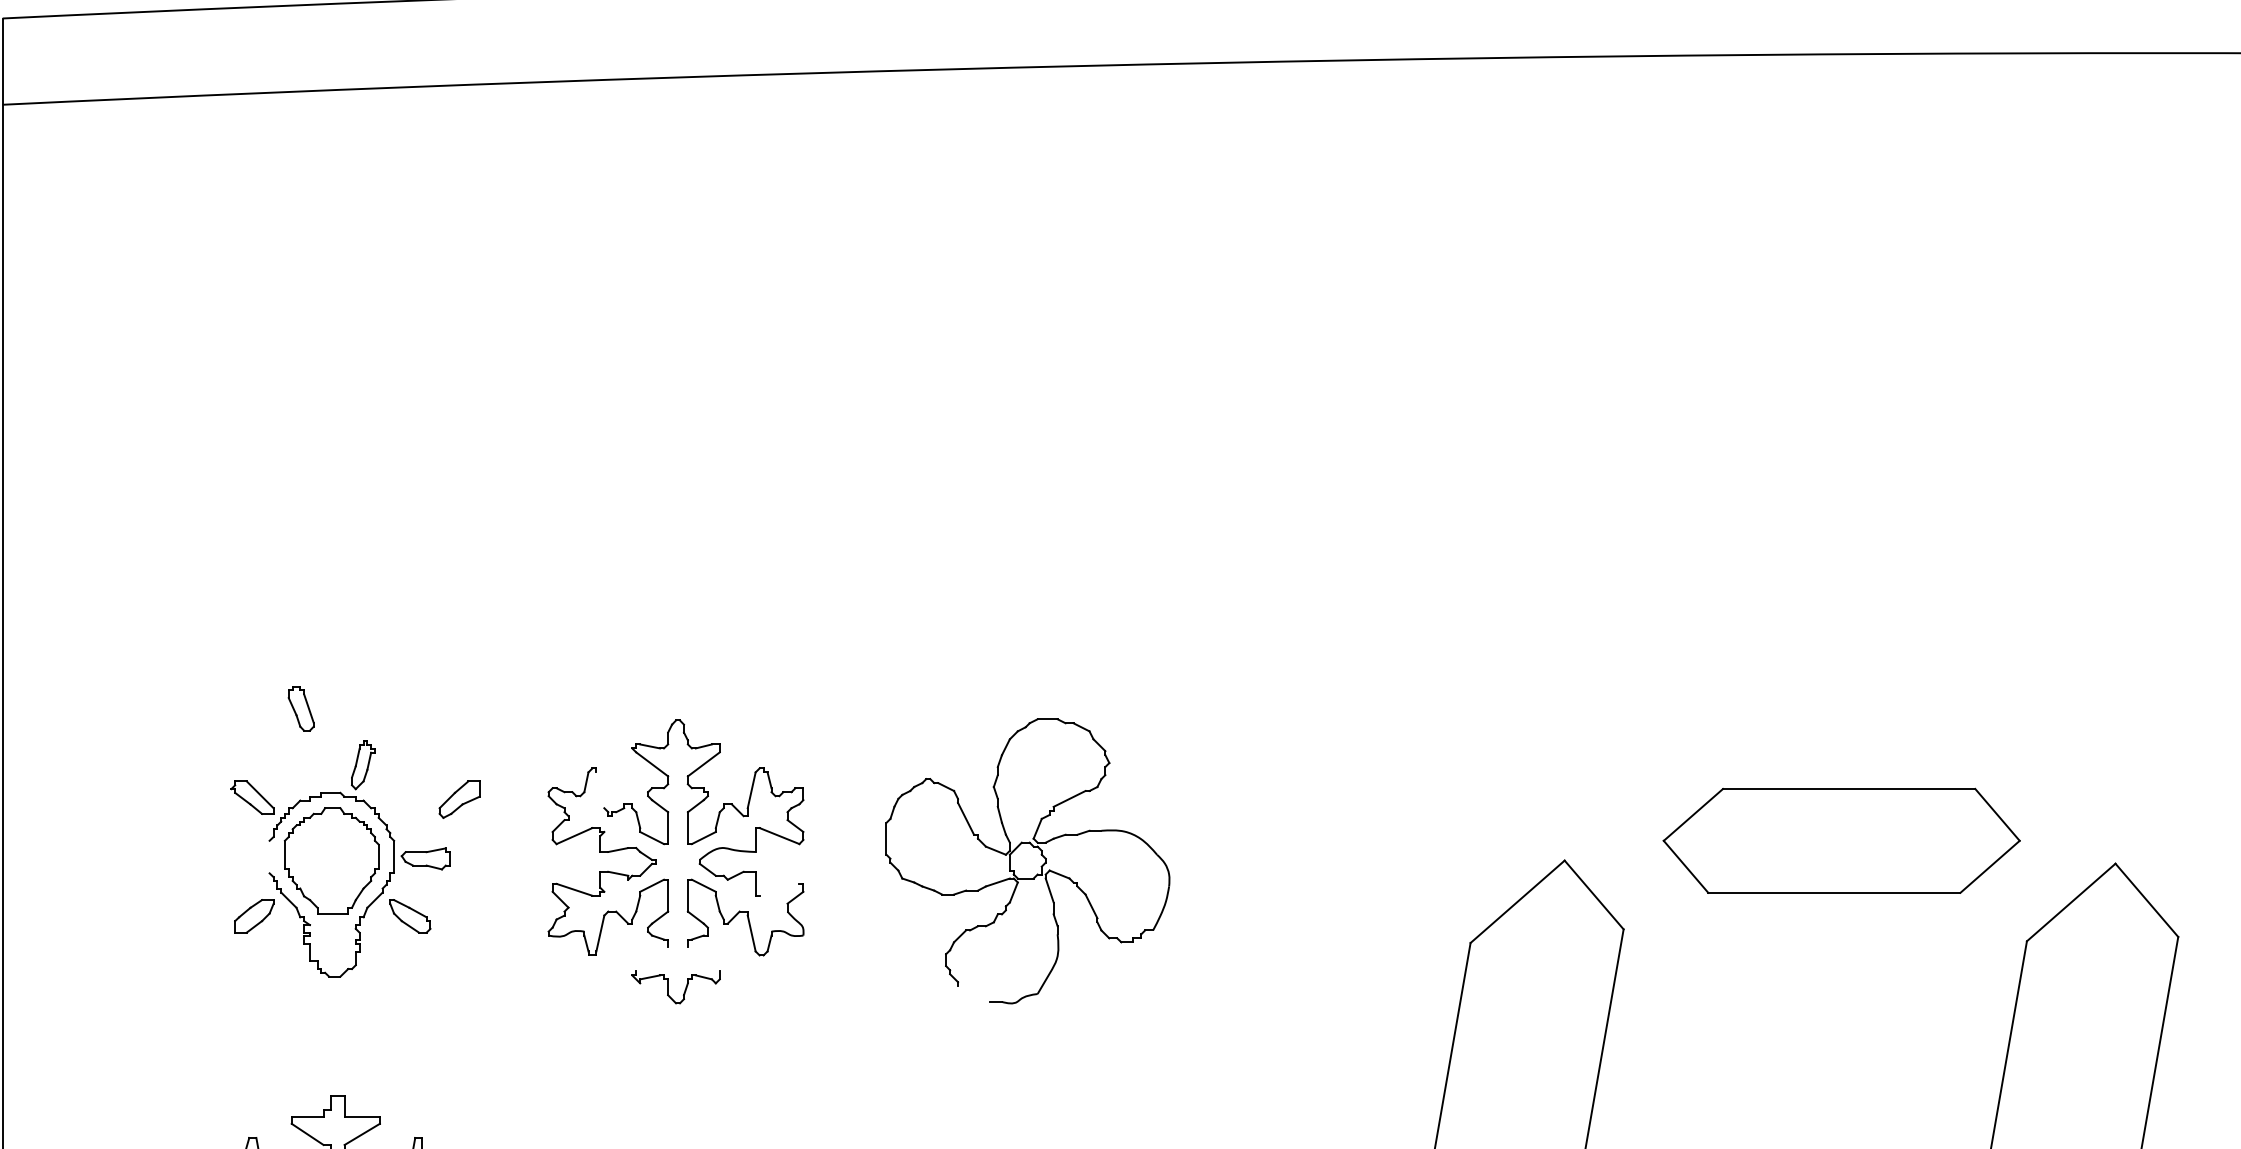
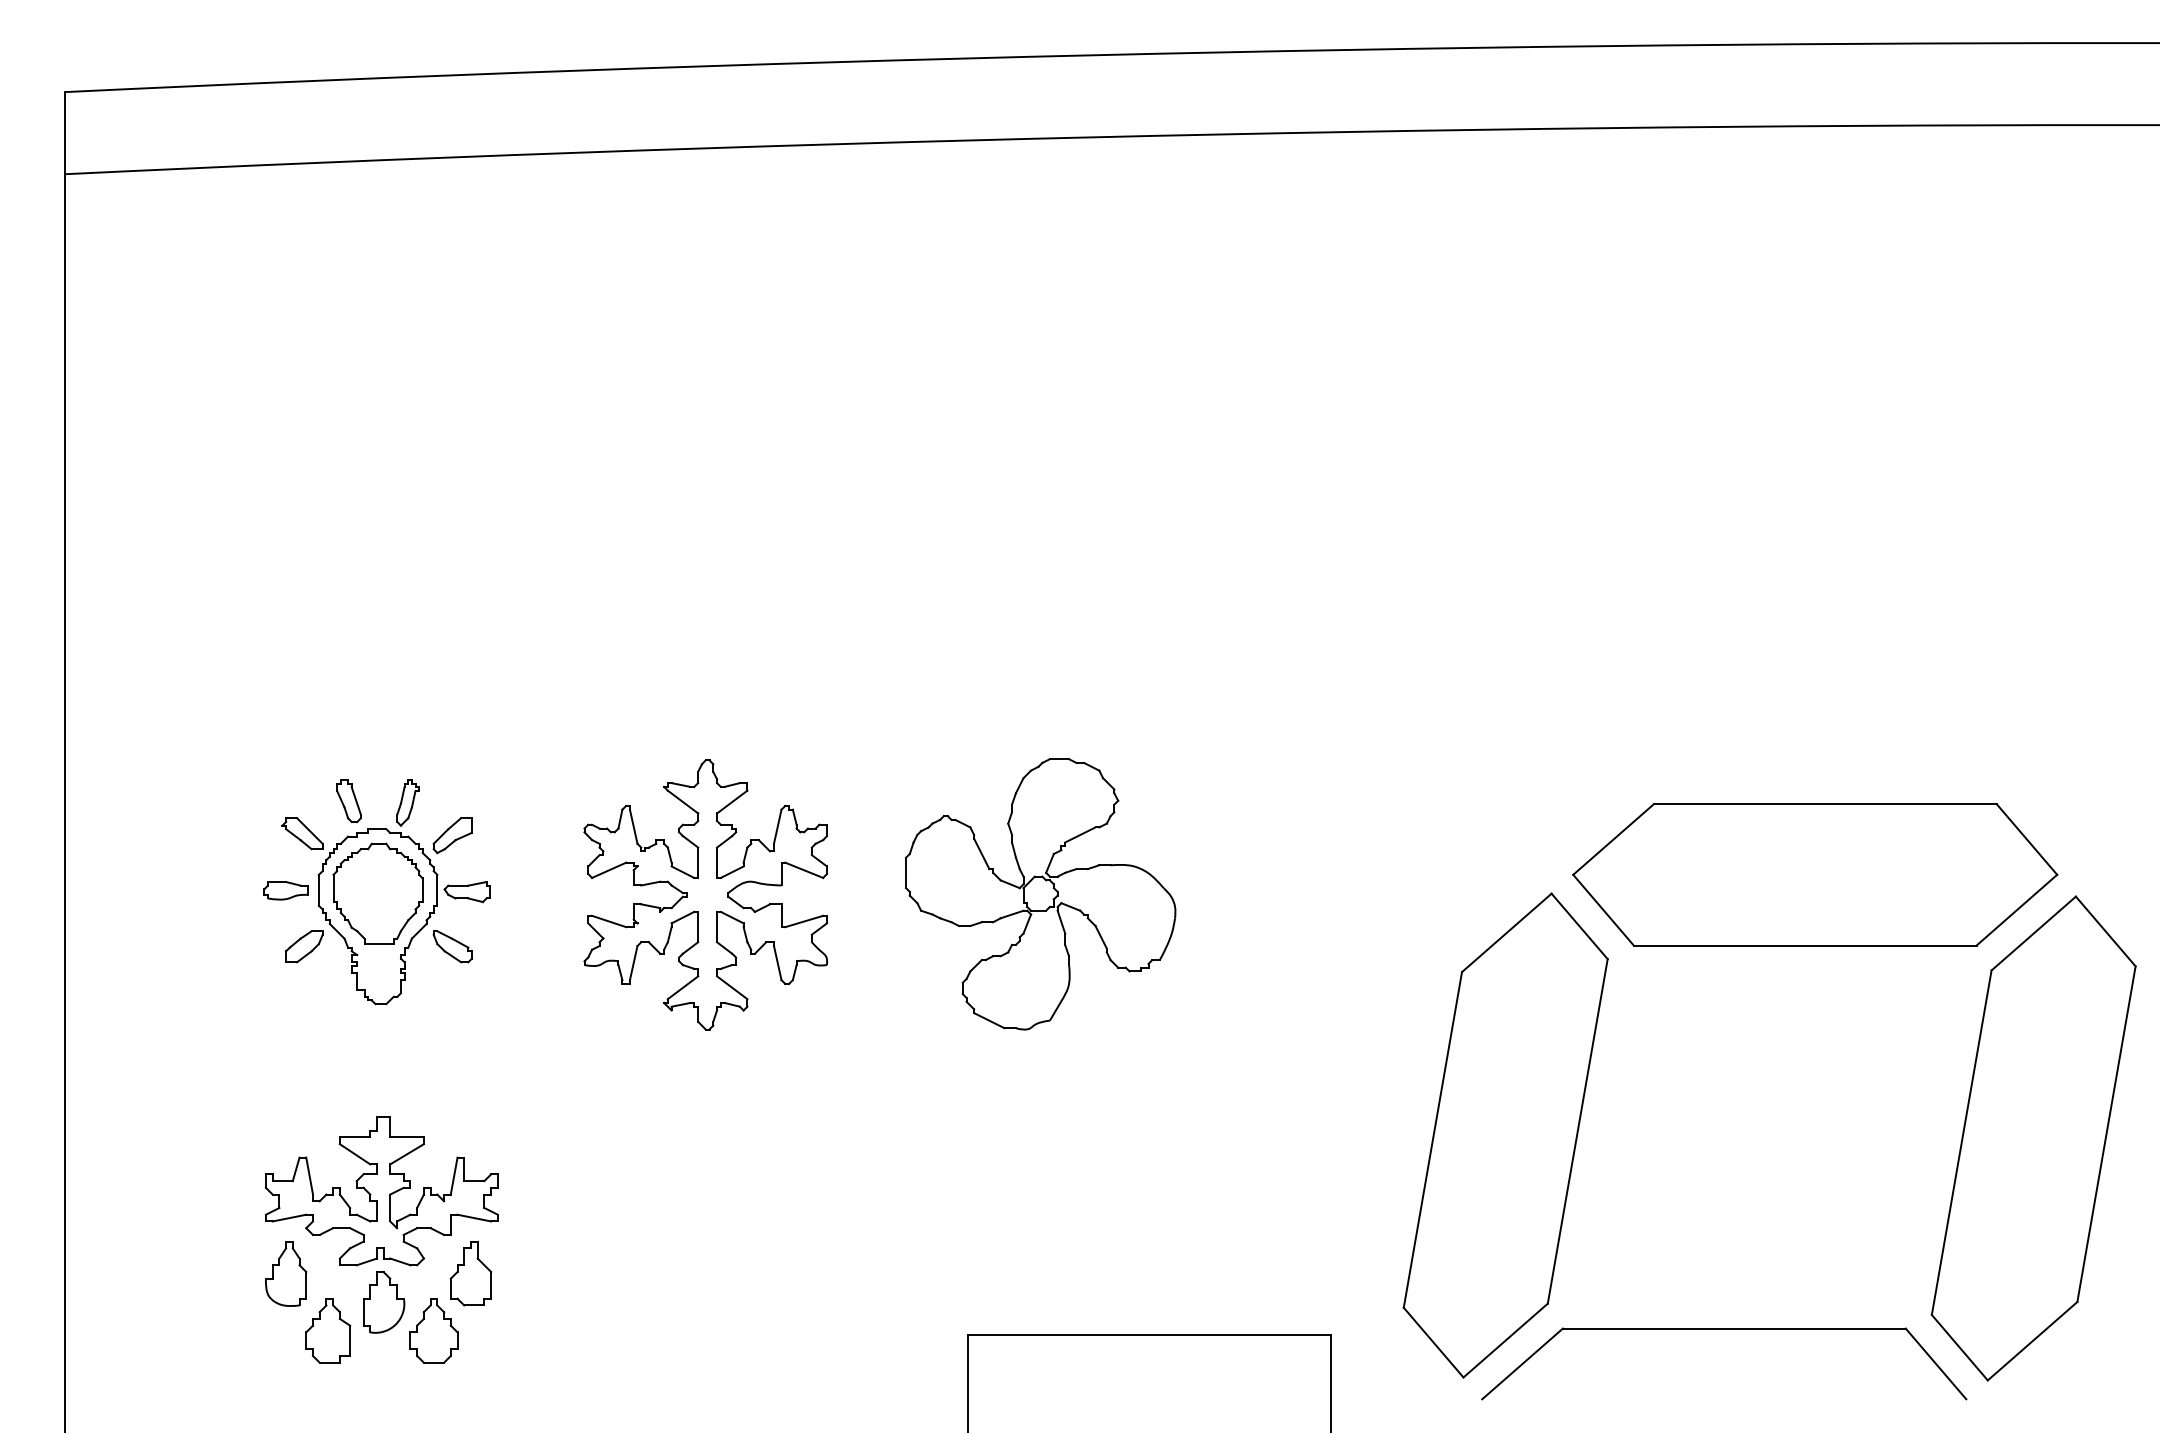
part: (300, 709) -> (348, 801), moved
line: (600, 790) -> (633, 826), added
part: (459, 799) -> (452, 835), moved
part: (1841, 840) -> (1815, 874), size x1.43
line: (269, 856) -> (318, 889), added
part: (234, 857) -> (285, 890), added
line: (779, 889) -> (804, 921), added
line: (651, 959) -> (682, 987), added
line: (704, 959) -> (732, 987), added
line: (974, 993) -> (989, 1020), added

